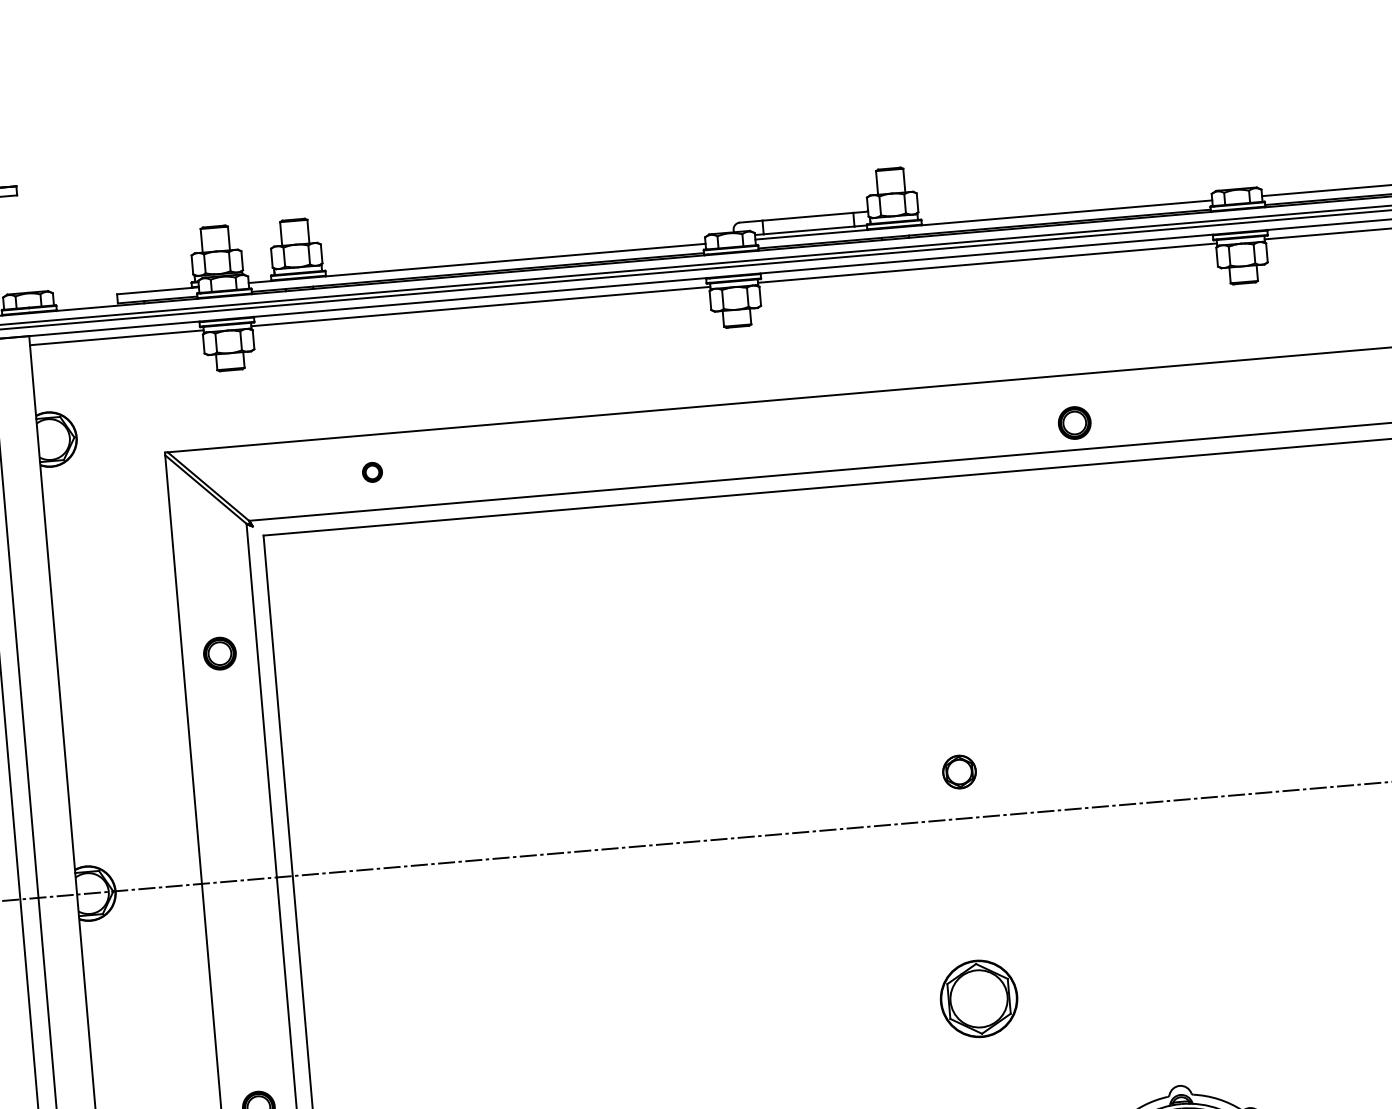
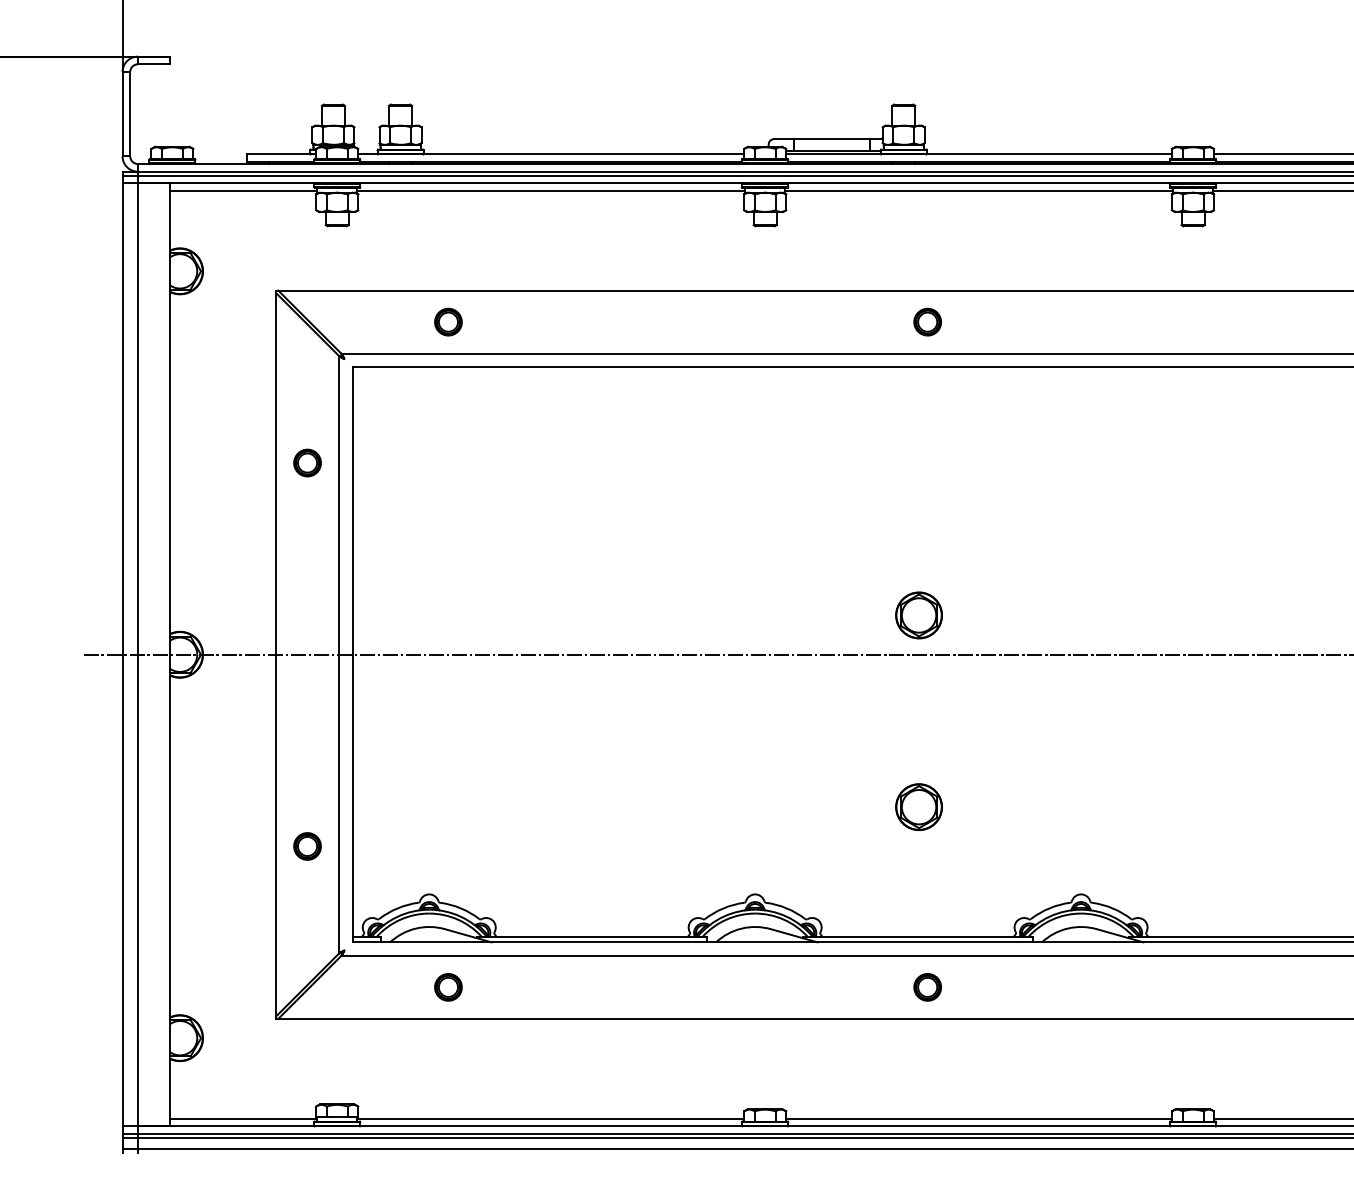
part: (1074, 422) -> (927, 321), moved
part: (372, 471) -> (448, 321), size x1.67
part: (958, 772) -> (918, 615), size x1.67
part: (978, 999) -> (918, 807), size x0.71

